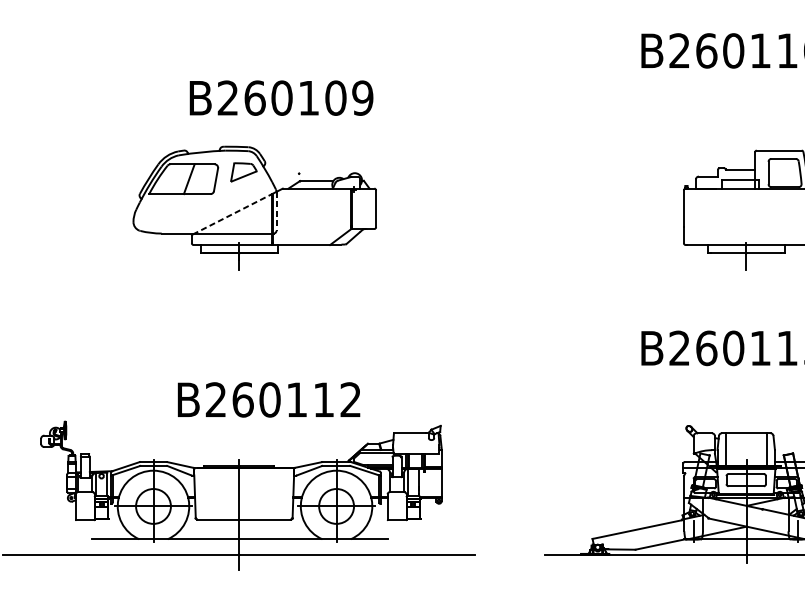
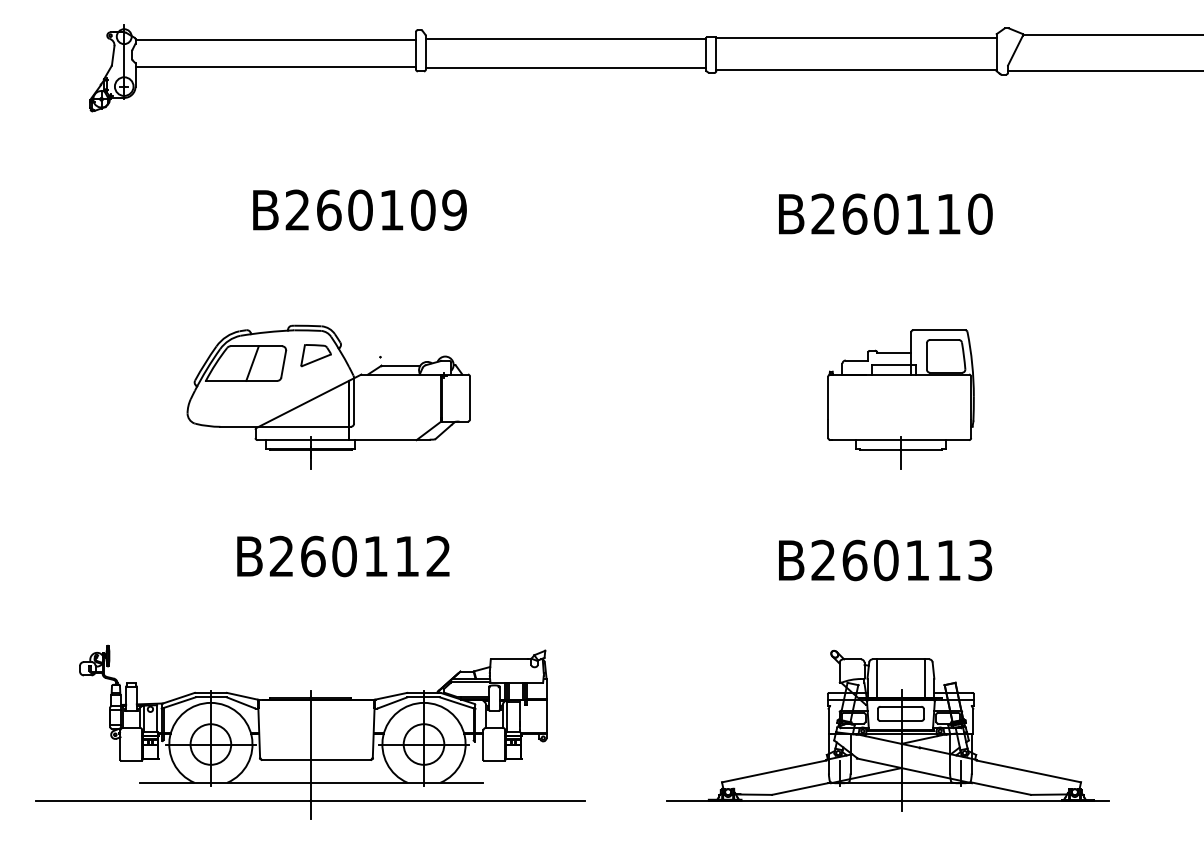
text: (281, 97) -> (359, 209), moved
line: (276, 210) -> (354, 400), dashed -> solid
line: (232, 214) -> (302, 404), dashed -> solid
text: (269, 399) -> (343, 556), moved

